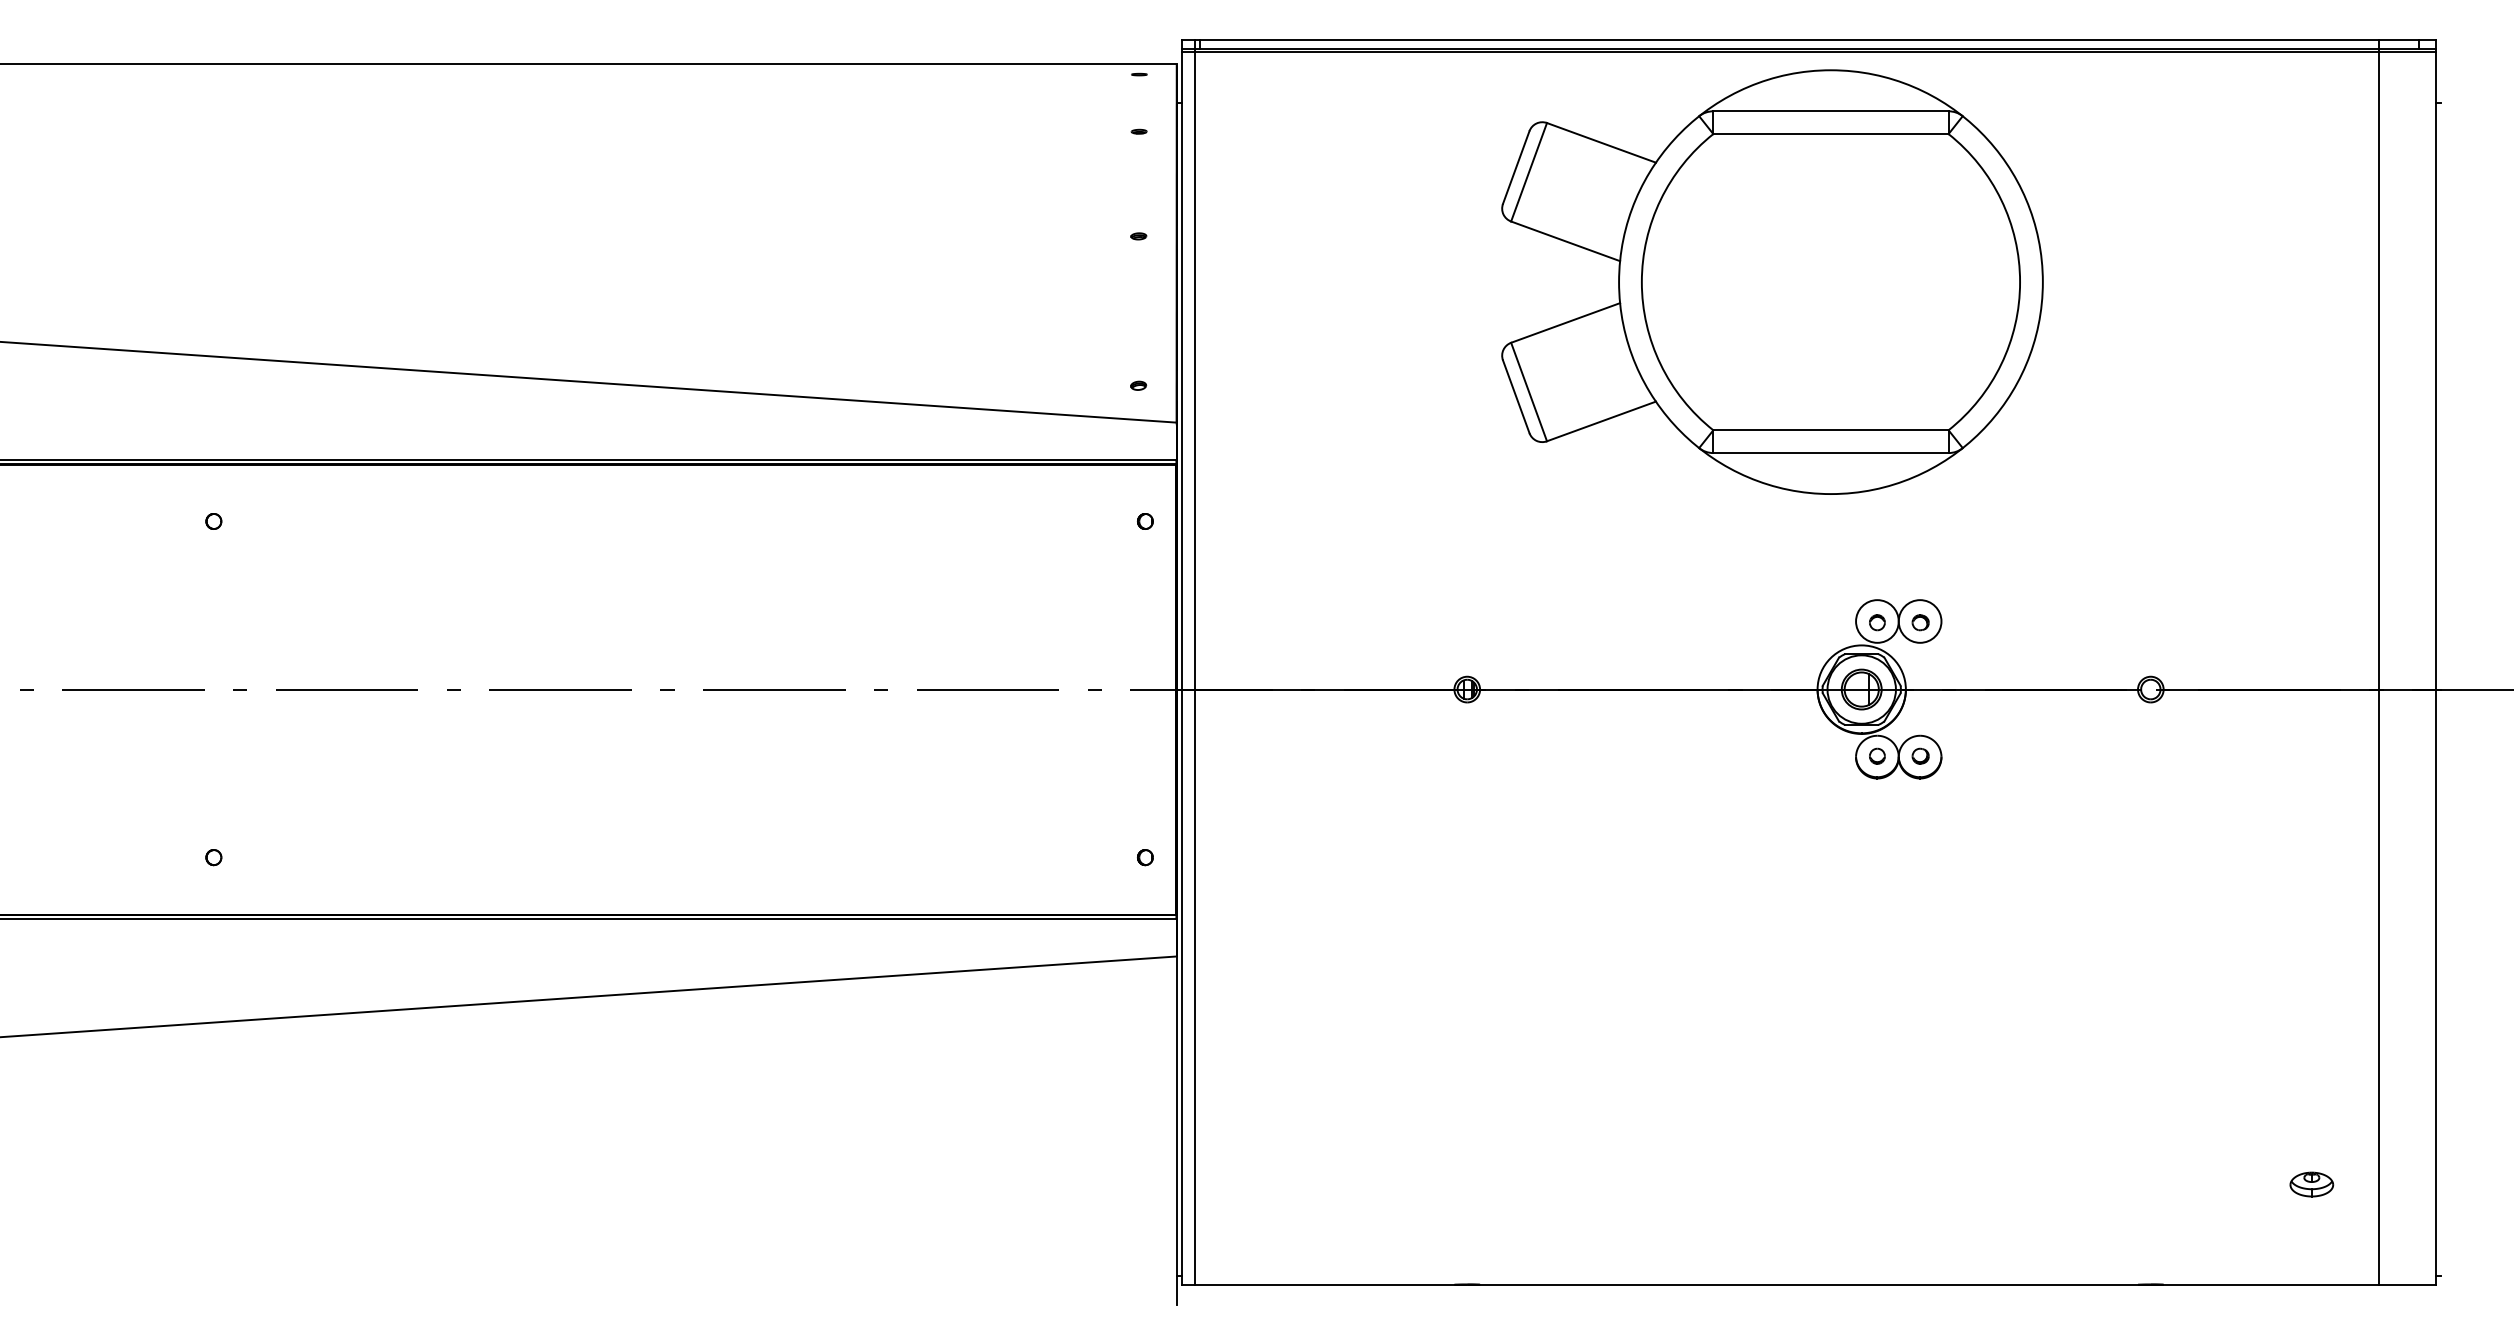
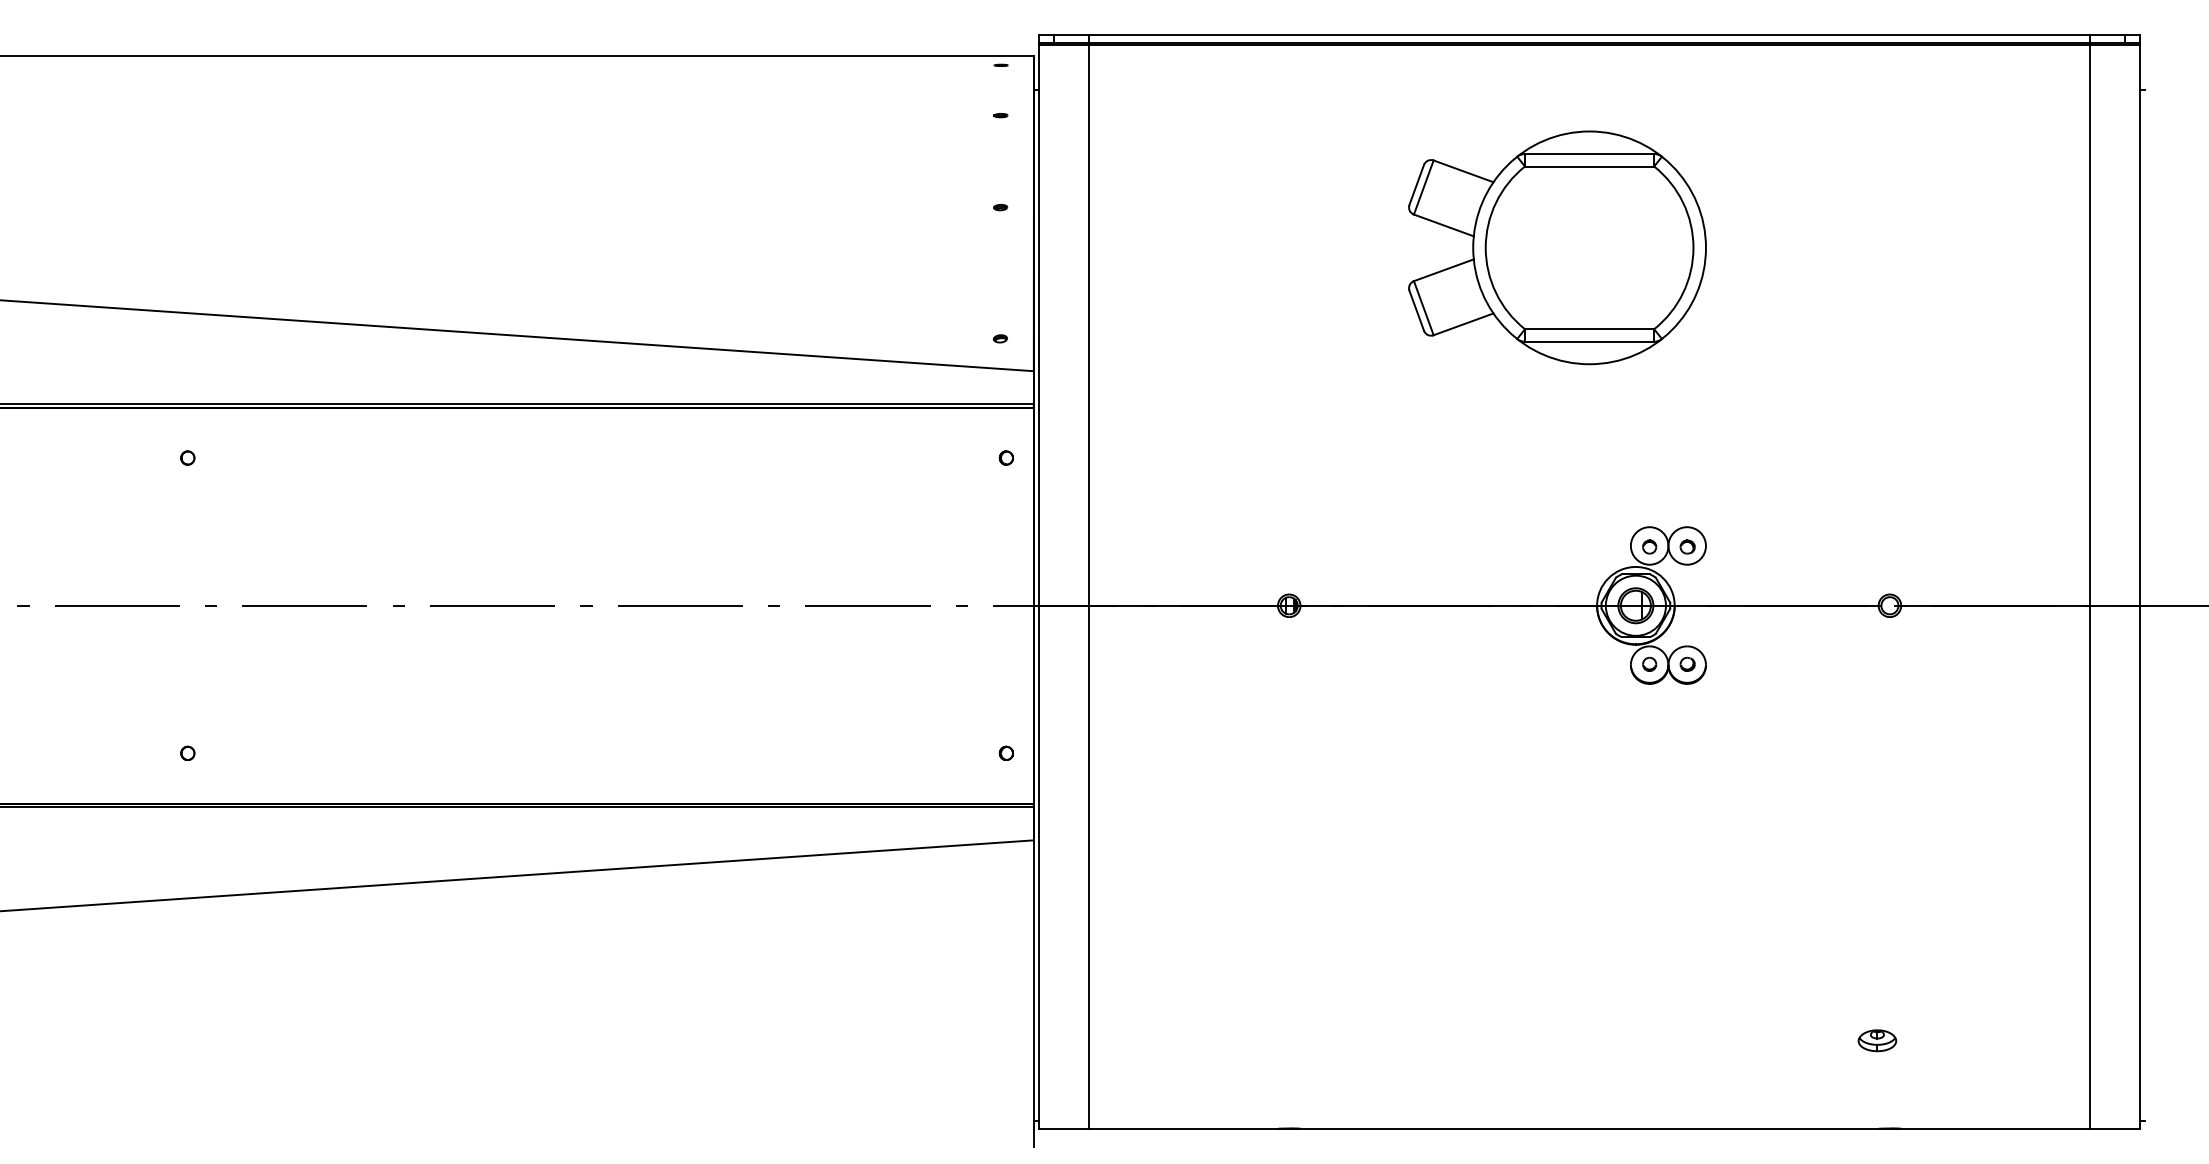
part: (1772, 281) -> (1557, 247), size x0.62
line: (1195, 661) -> (1089, 581), moved
part: (2311, 1184) -> (1877, 1040), moved

